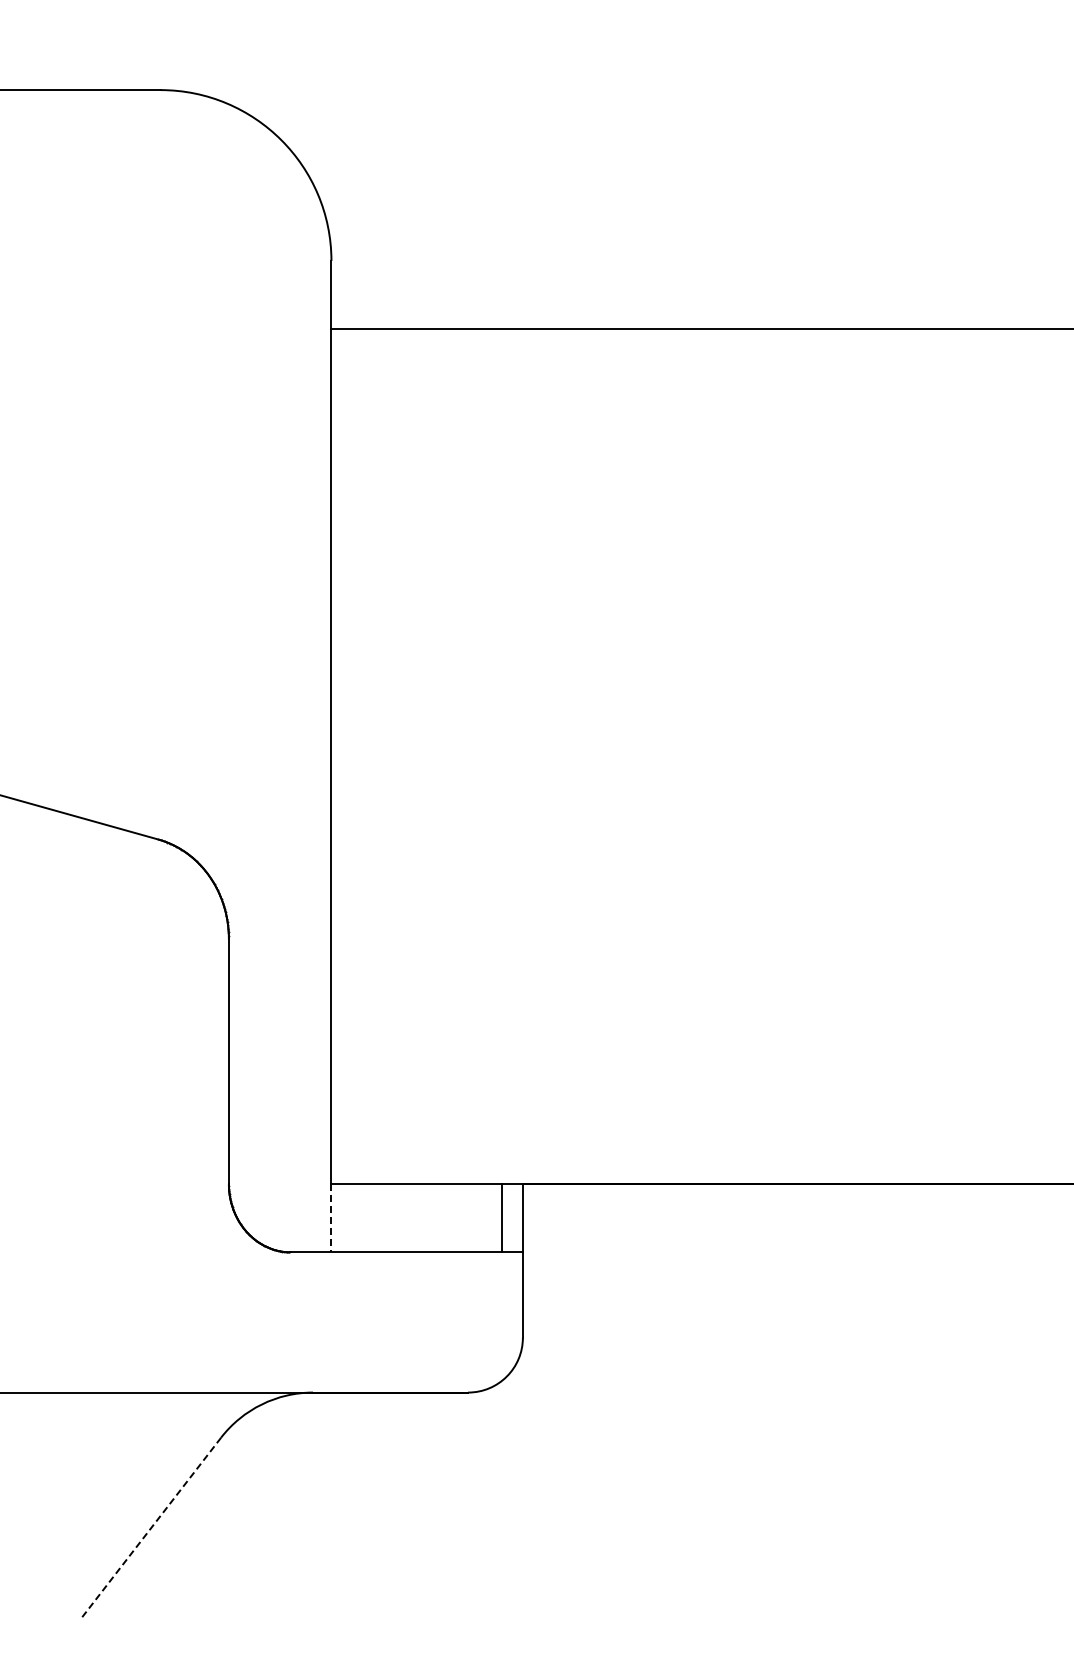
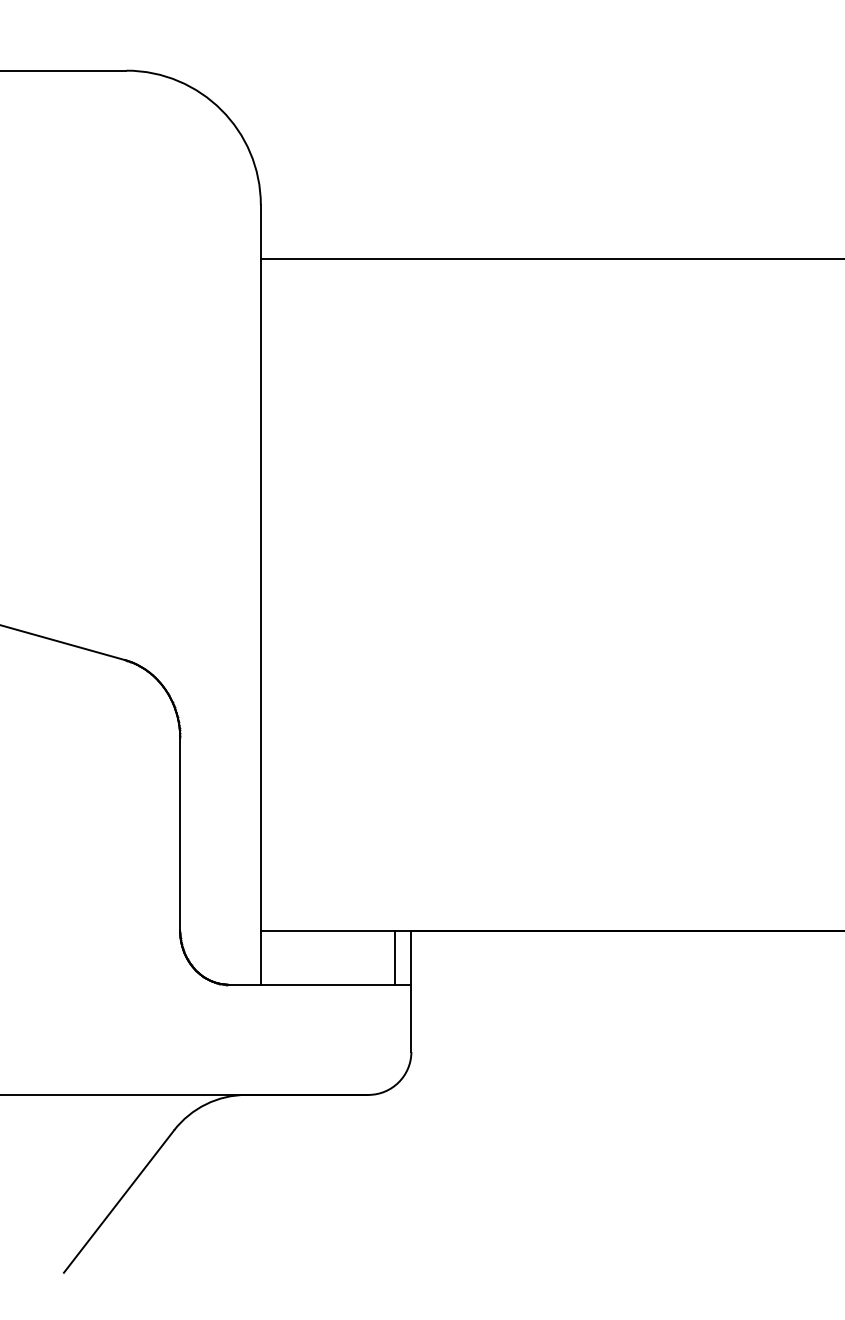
line: (331, 1218) -> (260, 958), dashed -> solid
line: (150, 1528) -> (118, 1201), dashed -> solid

